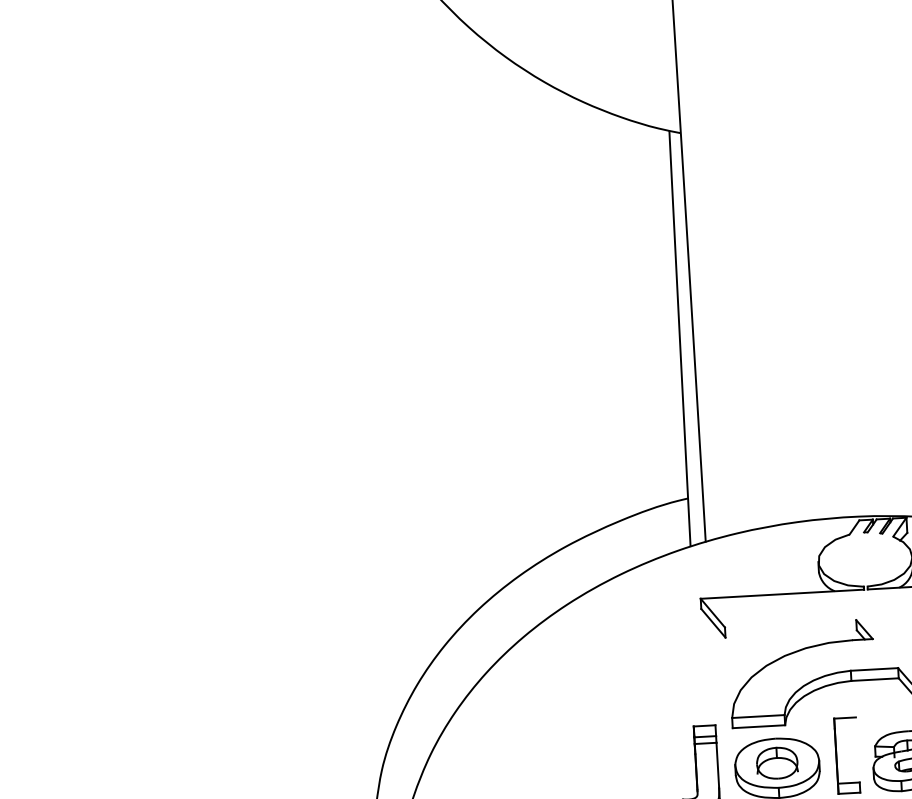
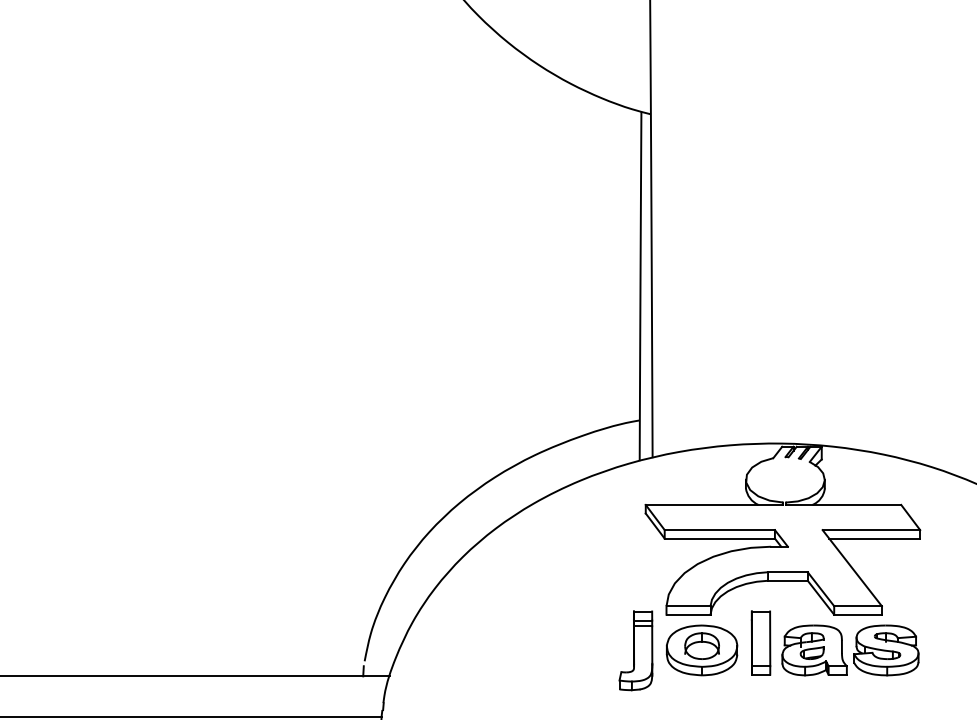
line: (790, 624) -> (719, 530), added
line: (790, 633) -> (719, 538), added
line: (858, 749) -> (770, 638), added

